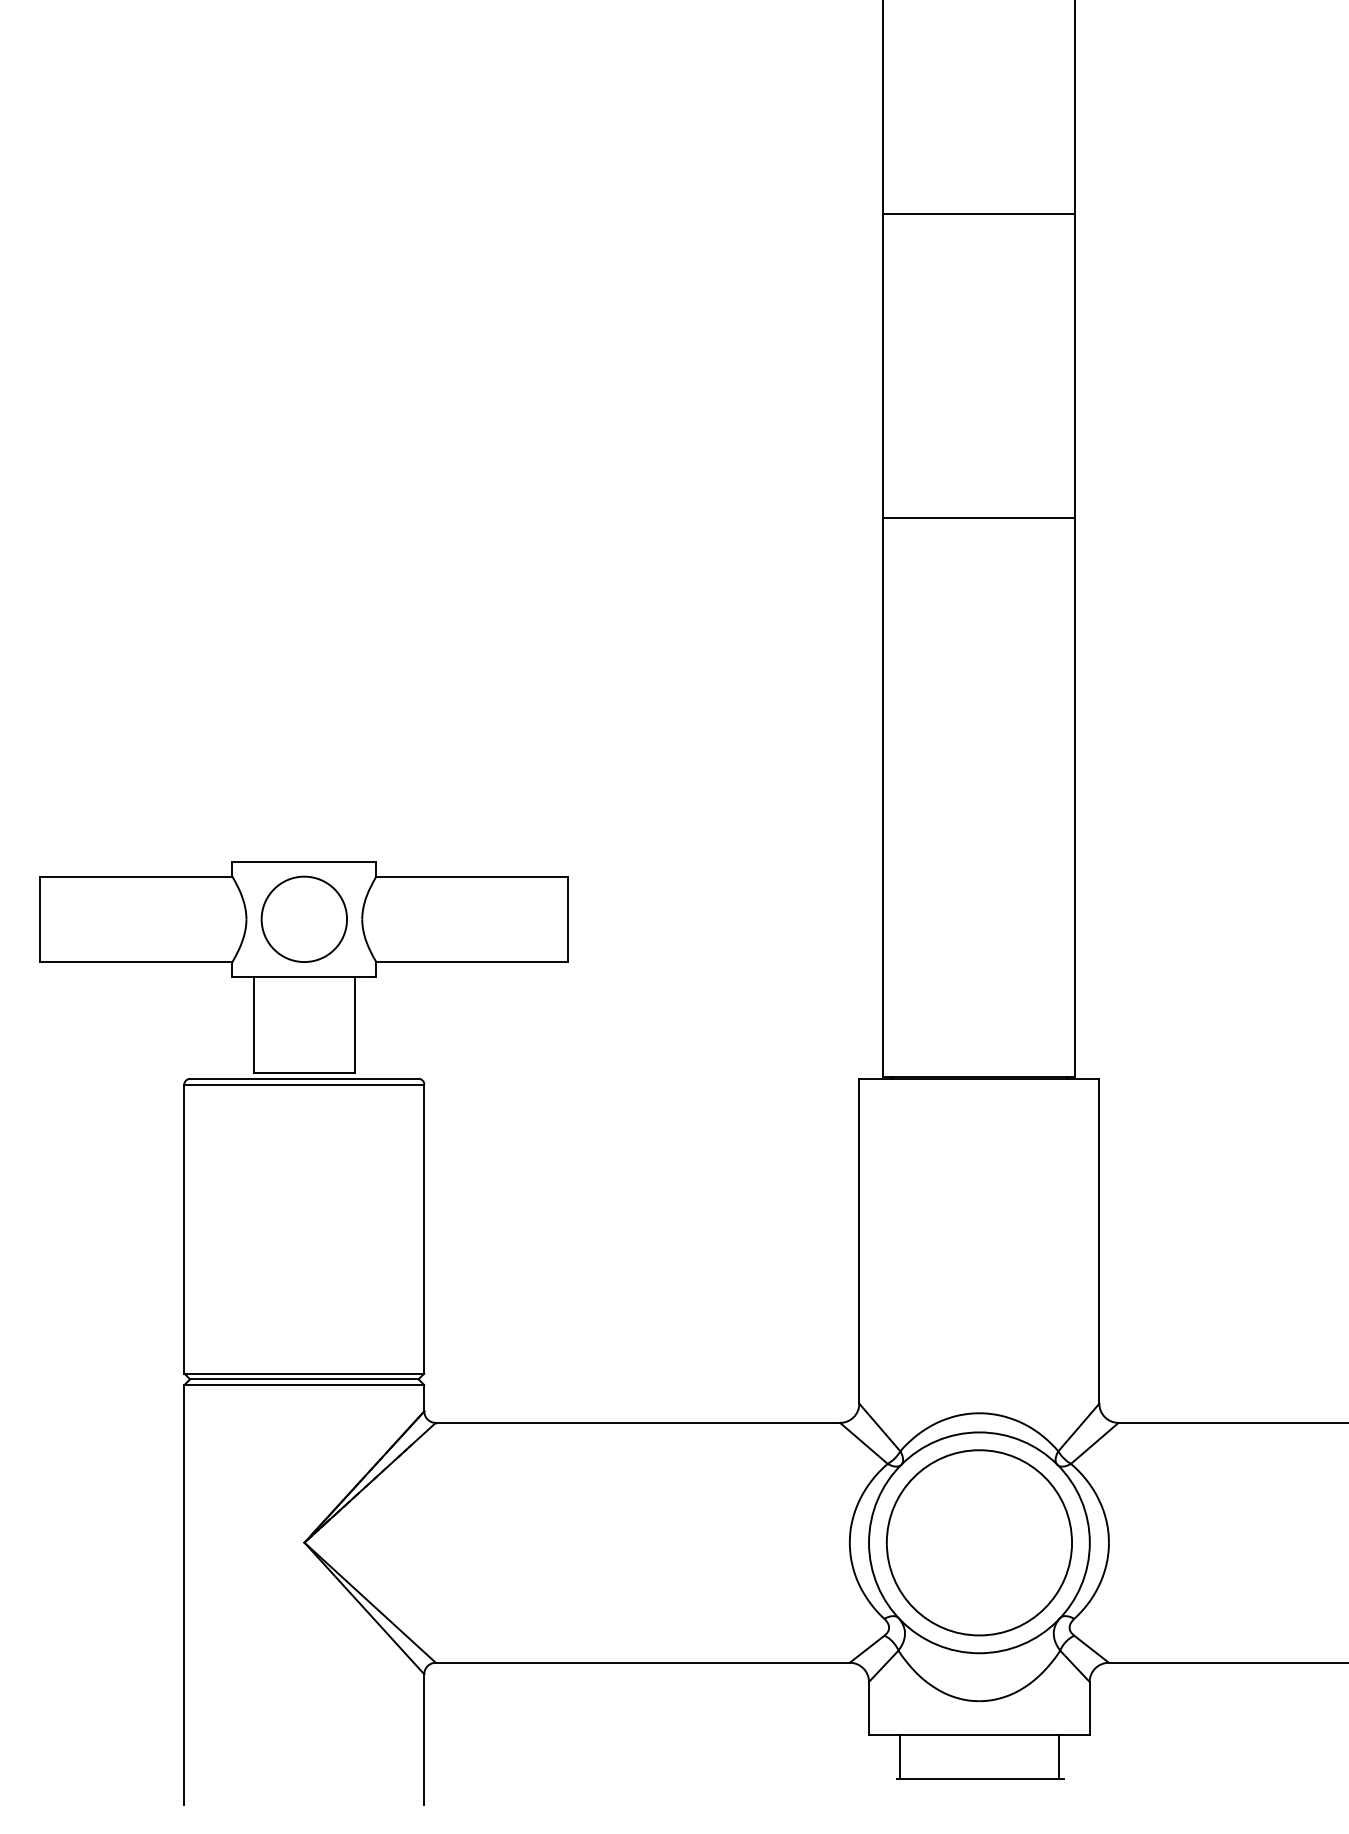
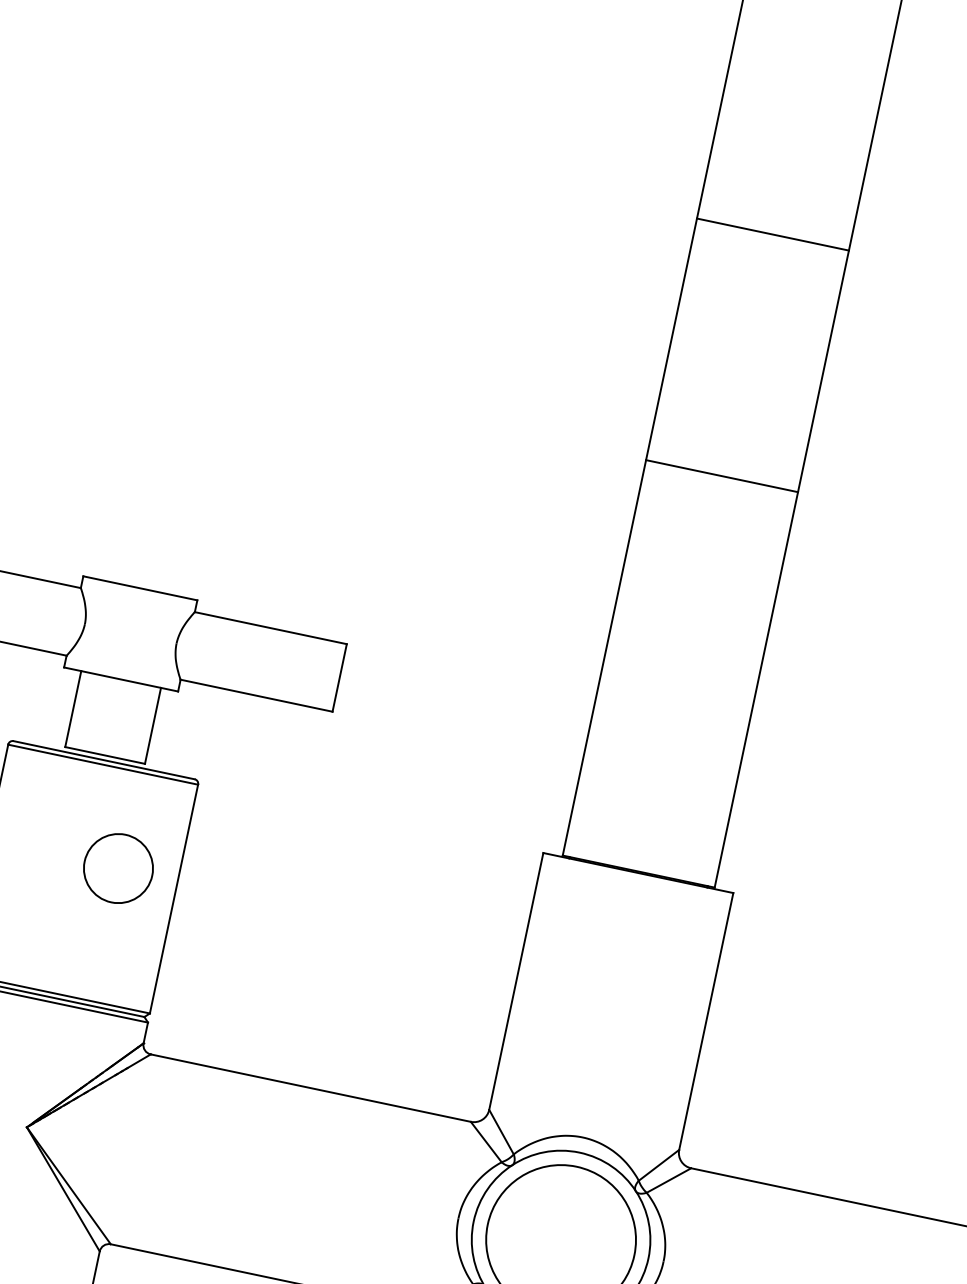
line: (979, 213) -> (773, 234), moved
line: (979, 517) -> (722, 475), moved
circle: (303, 918) -> (117, 867), moved

